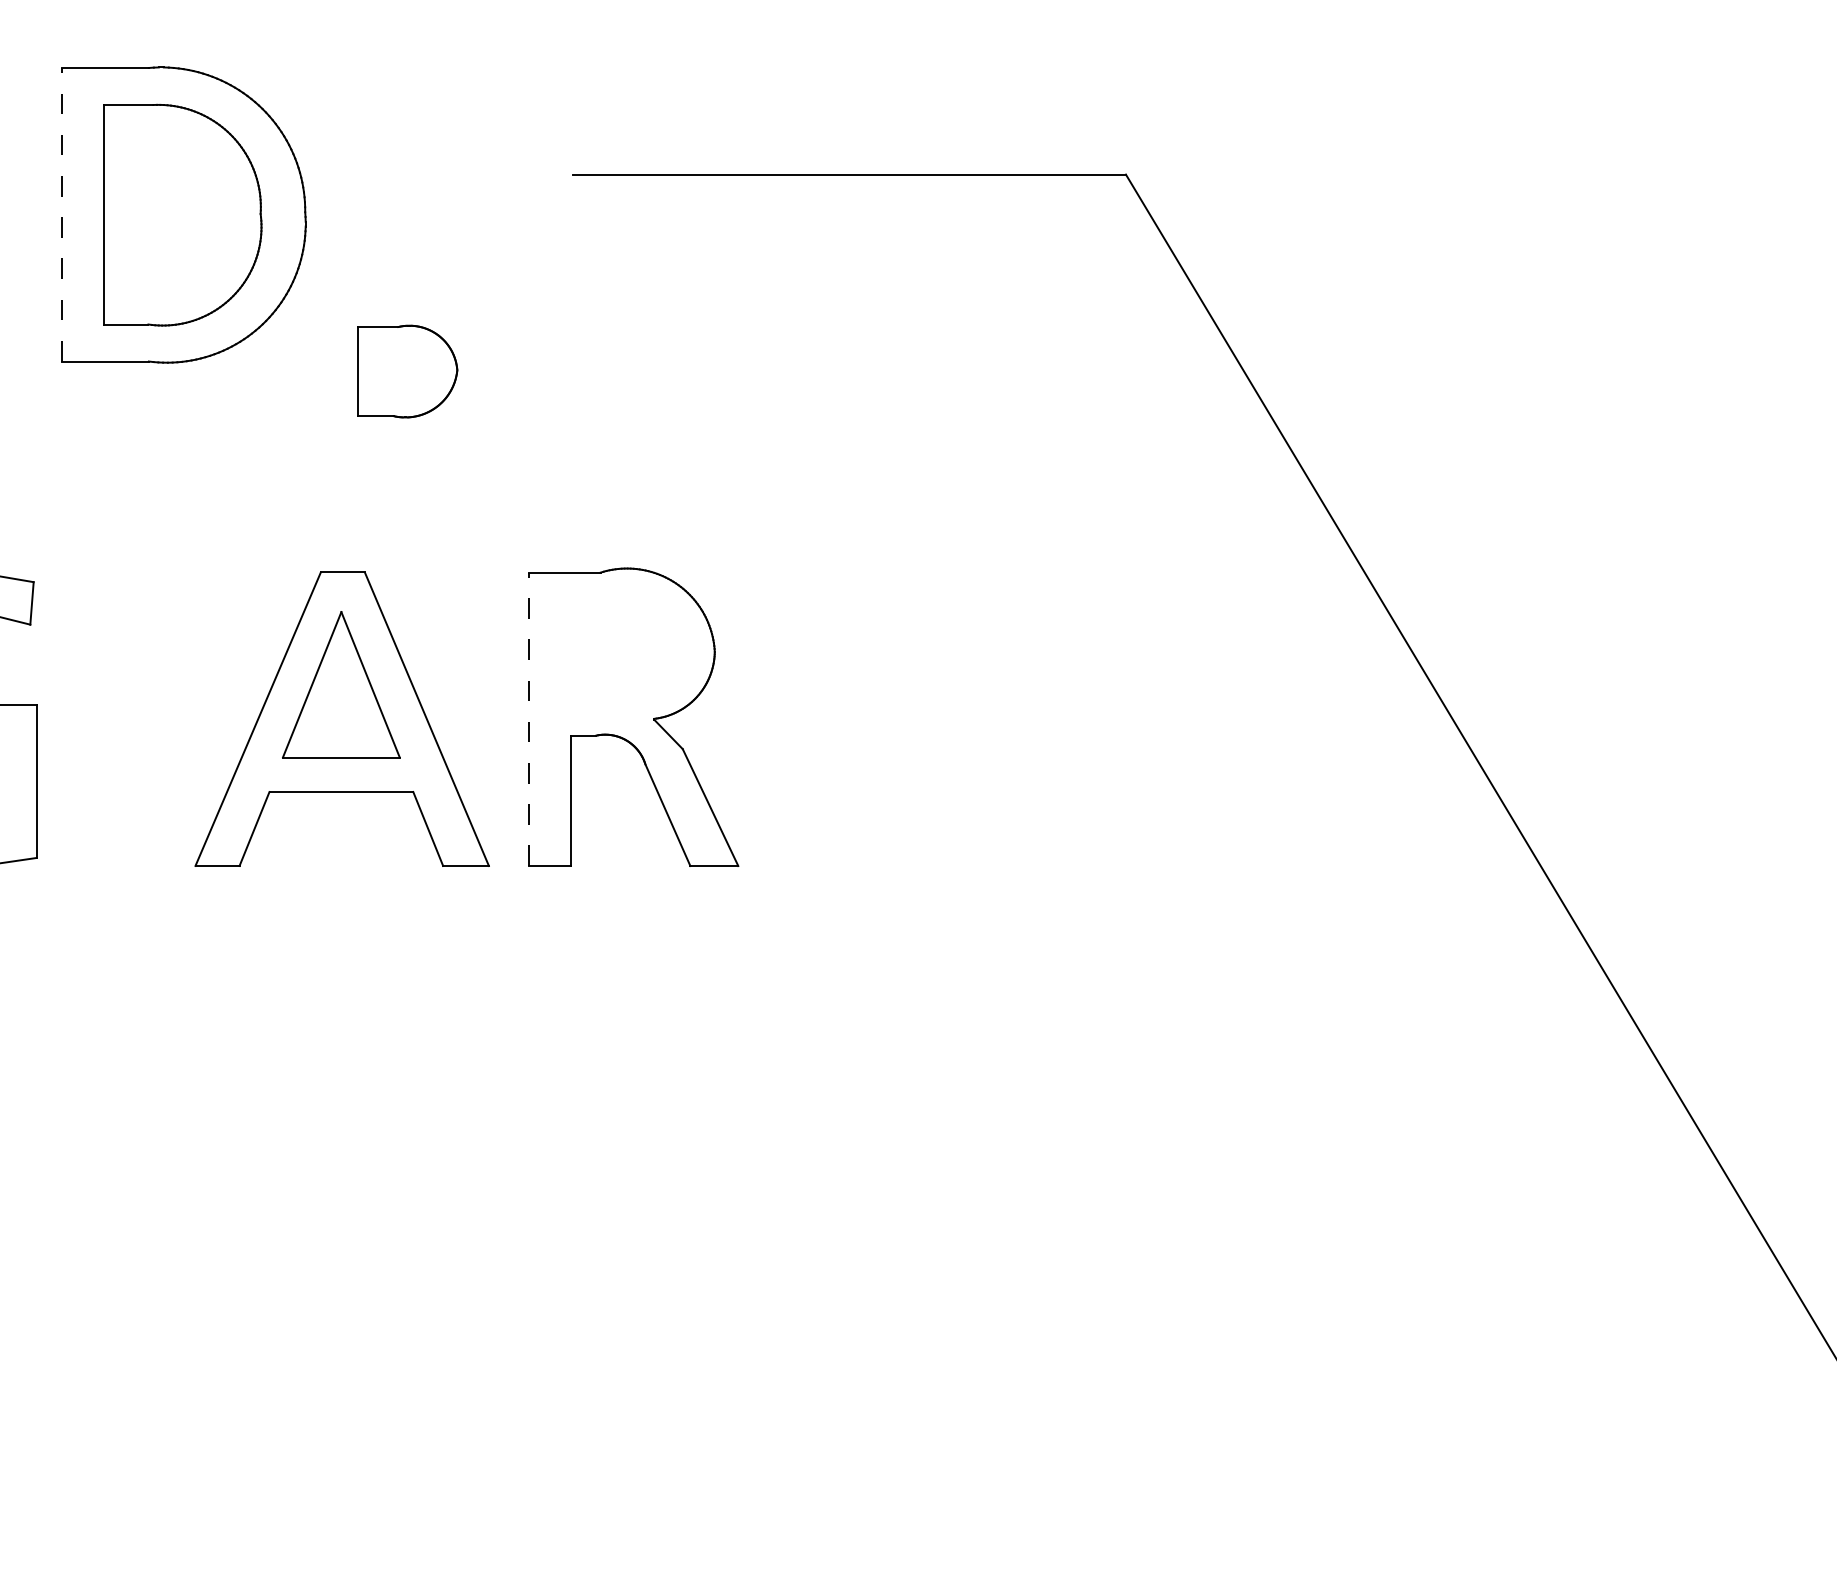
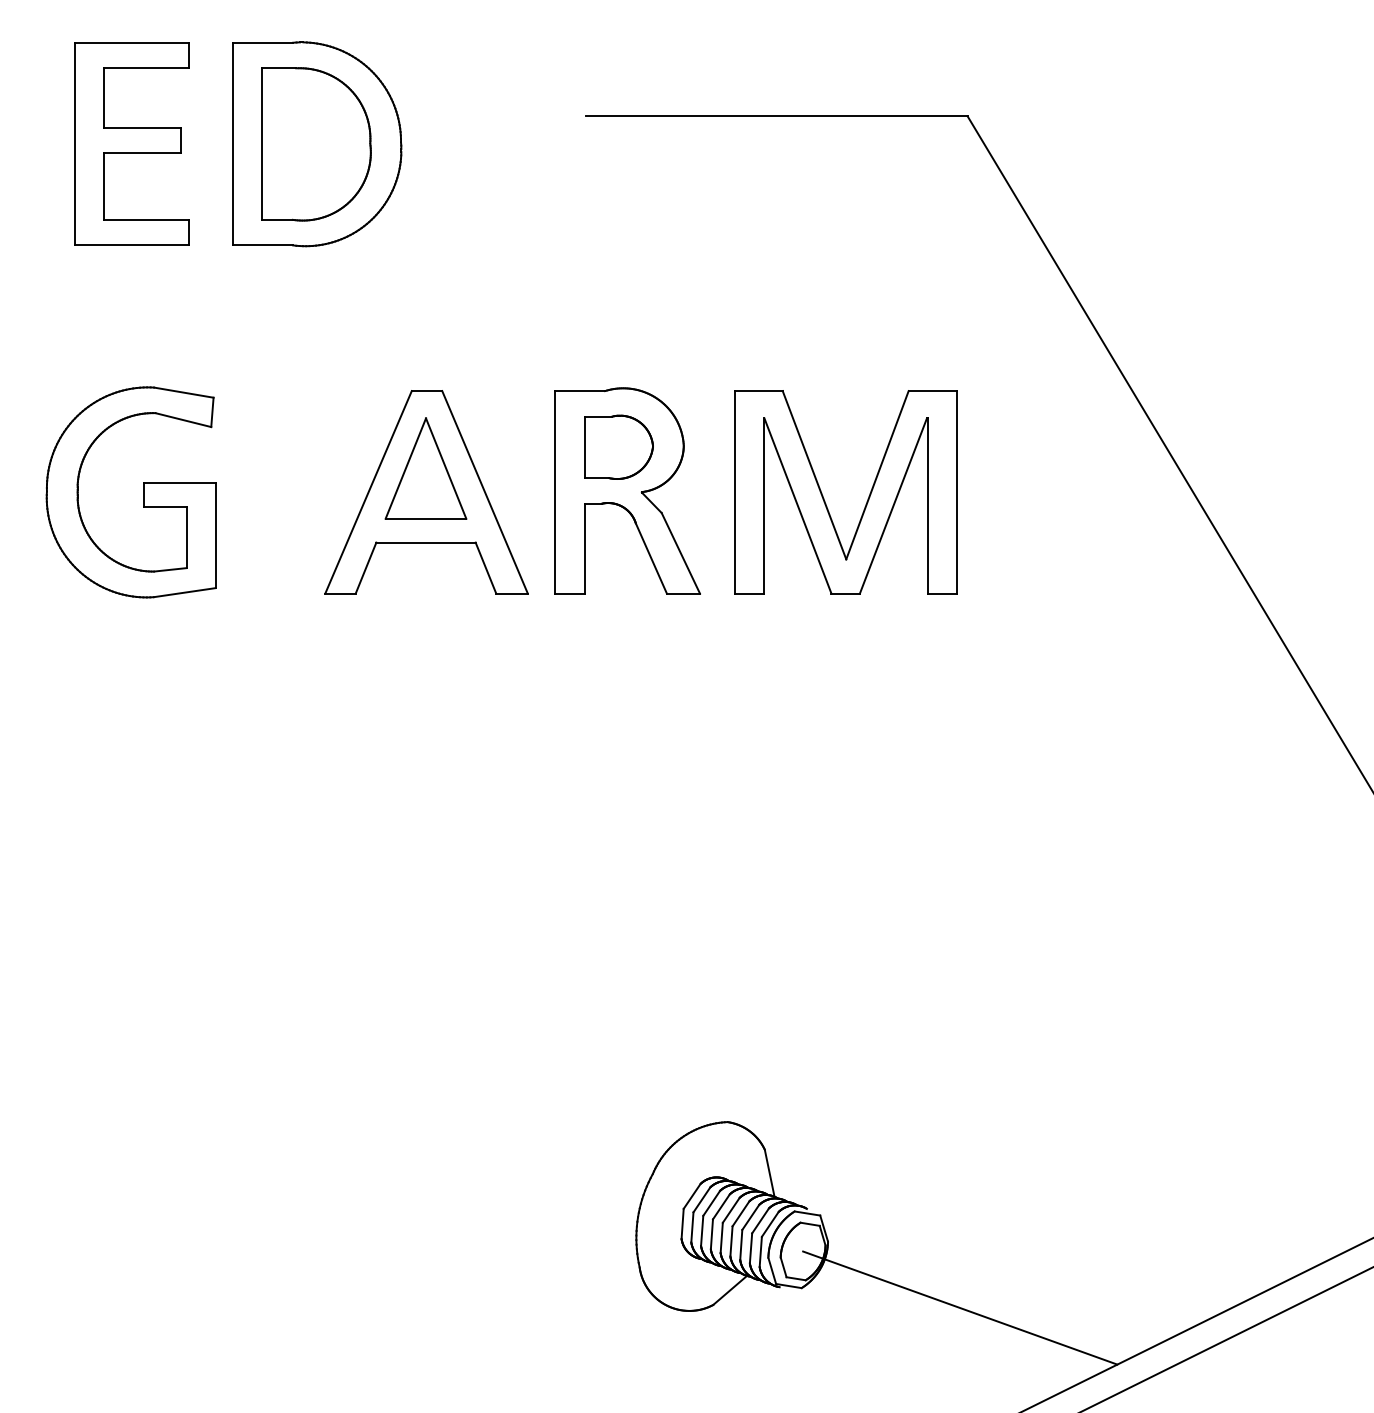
line: (62, 213) -> (233, 143), dashed -> solid
part: (407, 370) -> (618, 446), moved
line: (528, 717) -> (555, 491), dashed -> solid
part: (918, 728) -> (824, 498), added

